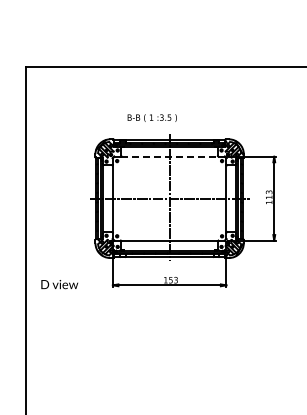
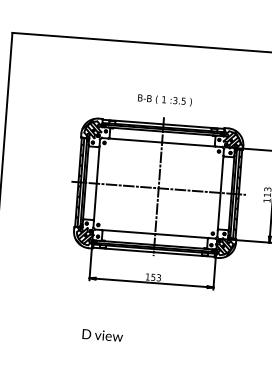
text: (151, 117) -> (164, 99), moved
line: (170, 156) -> (163, 142), dashed -> solid
text: (59, 284) -> (102, 335), moved

